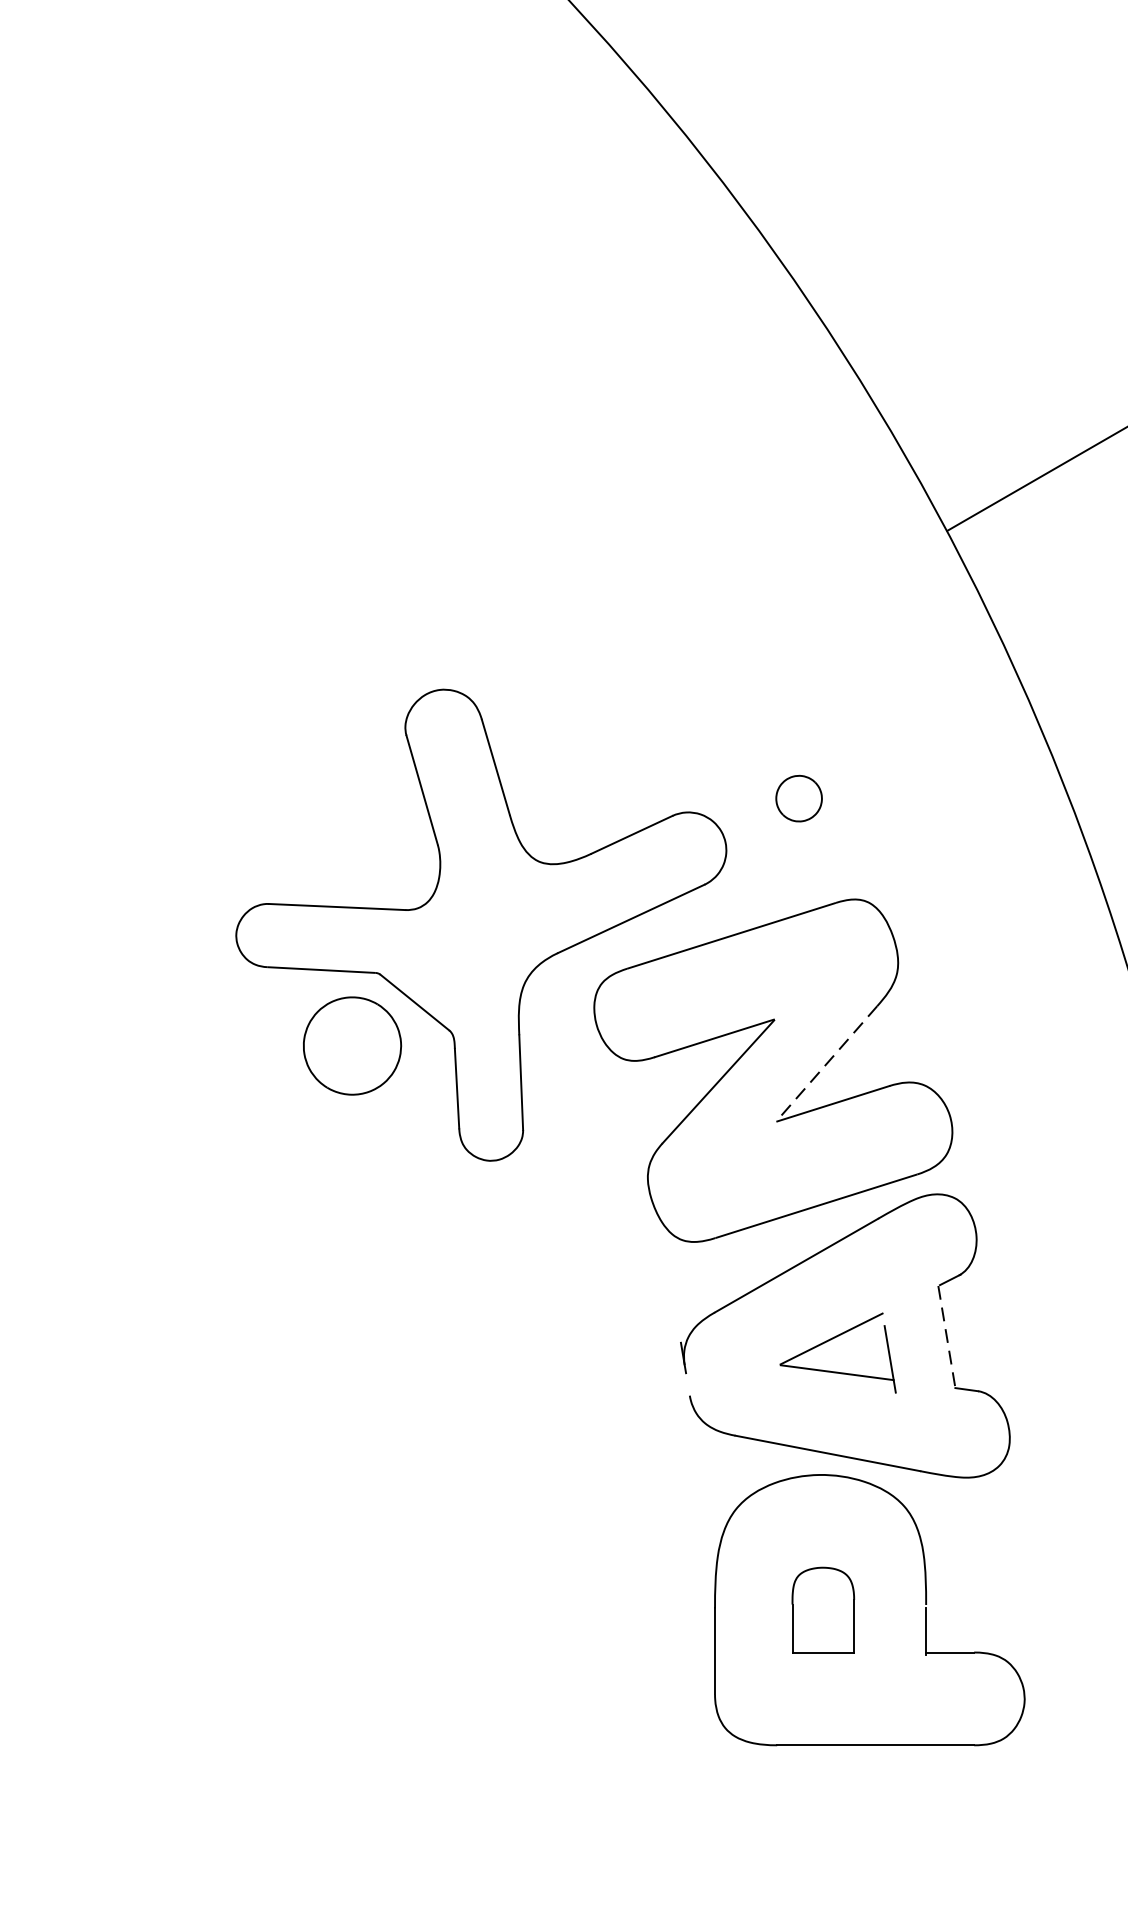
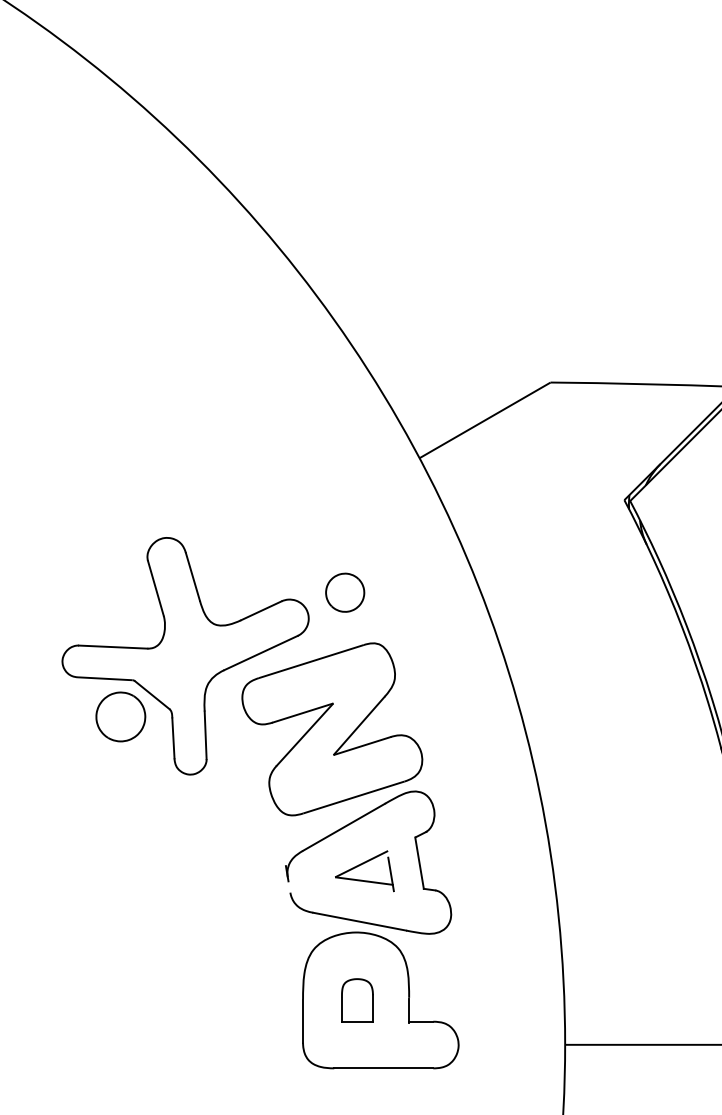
part: (799, 798) -> (345, 592), size x1.67
line: (827, 1065) -> (359, 726), dashed -> solid
line: (946, 1337) -> (419, 863), dashed -> solid

